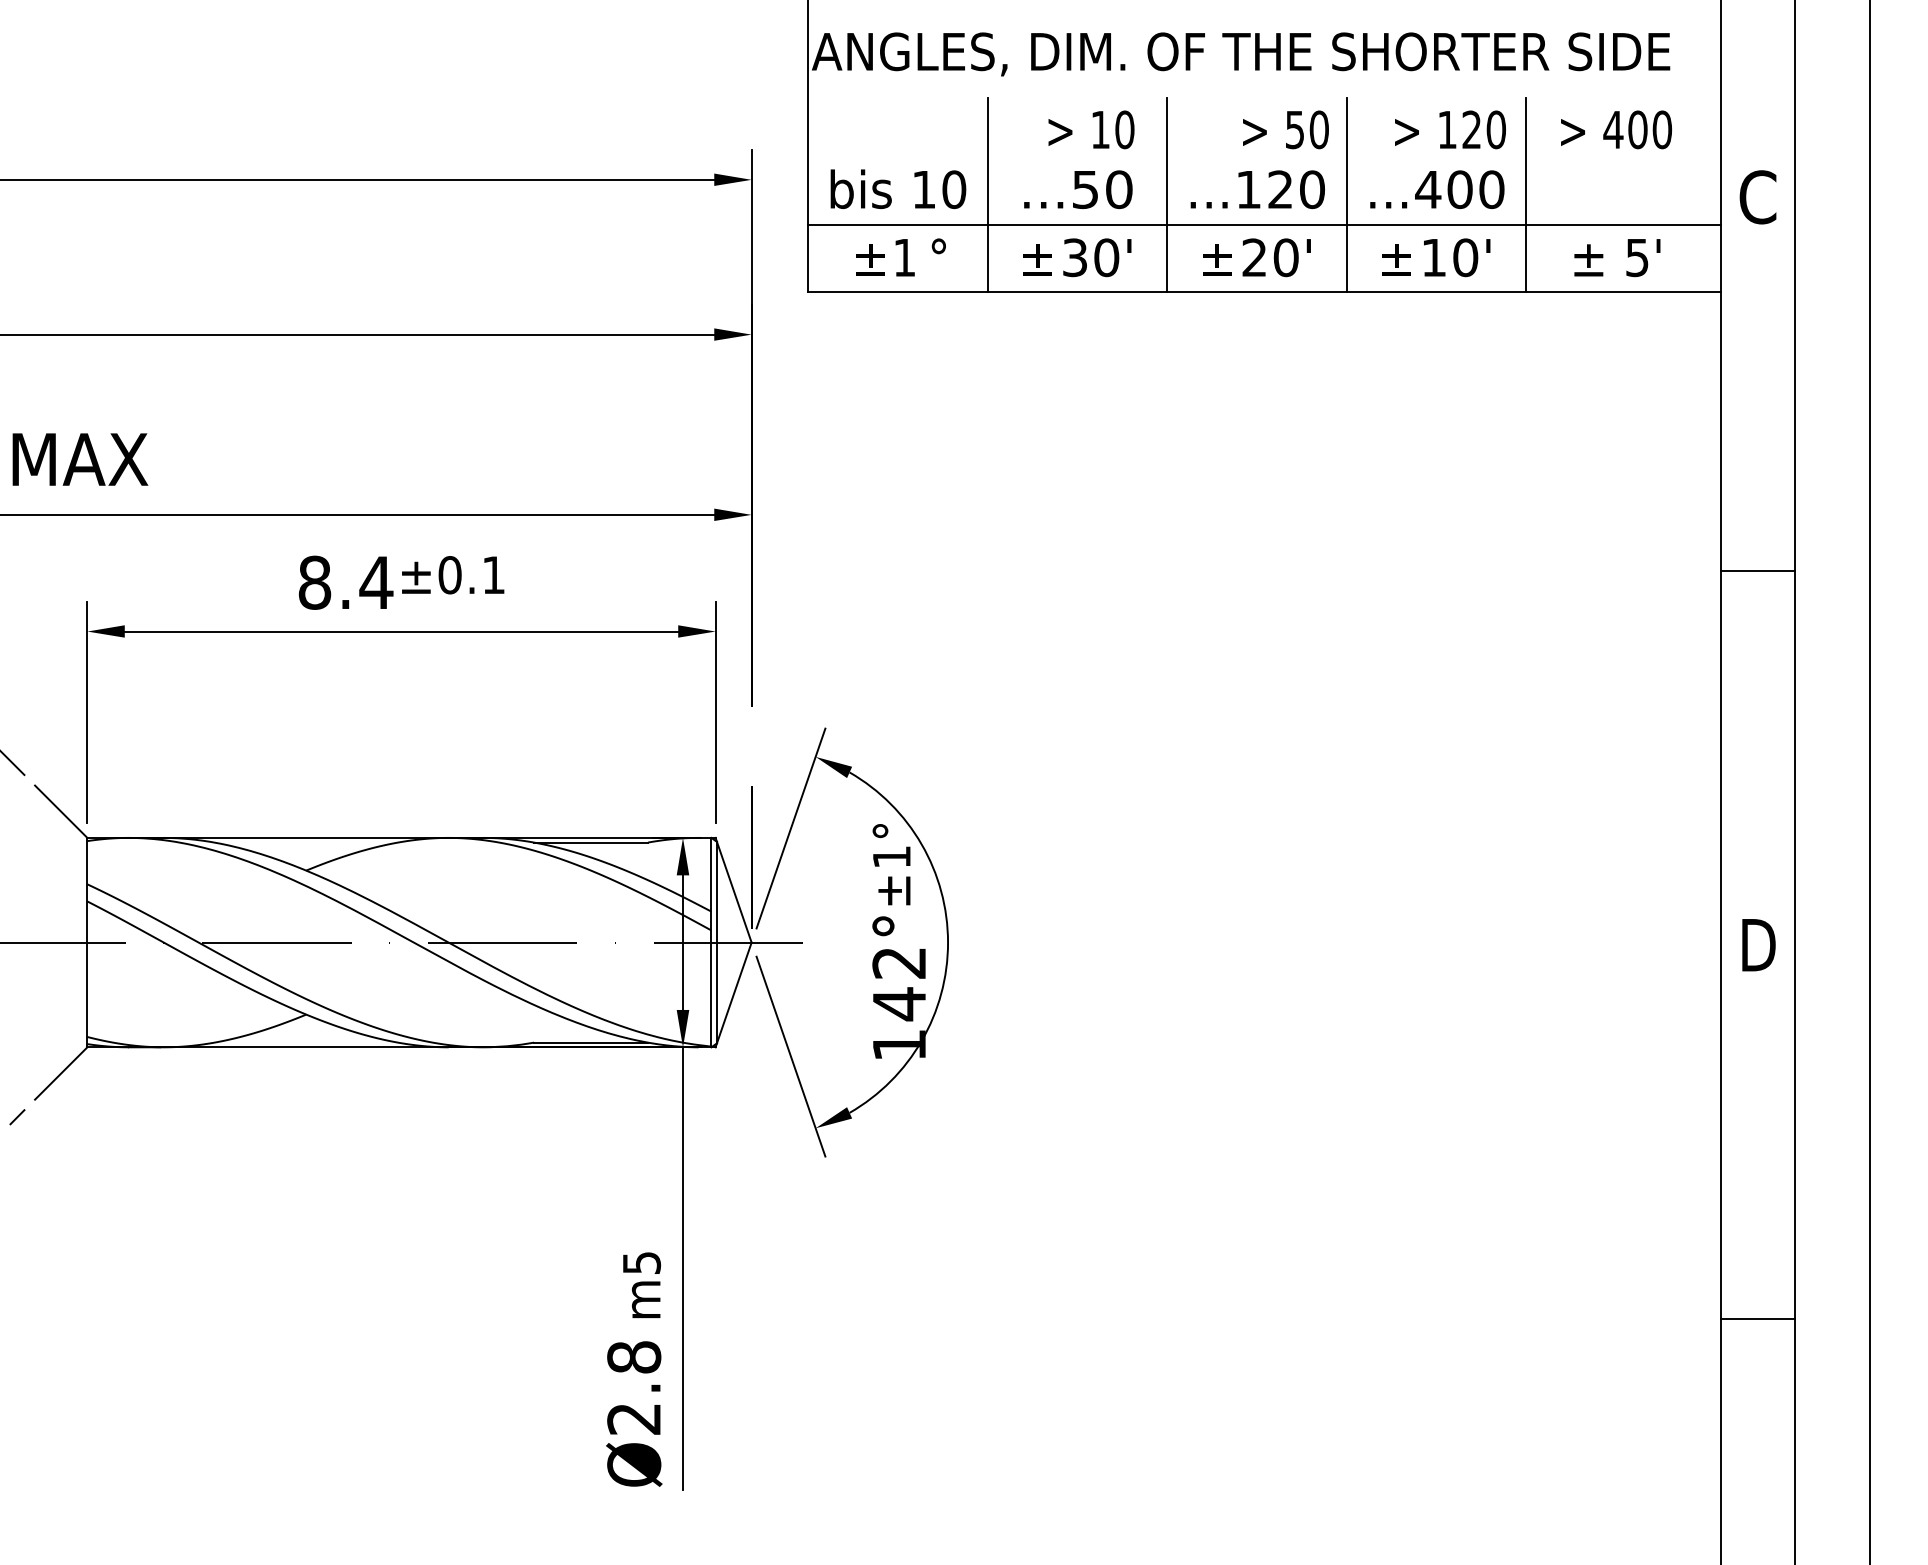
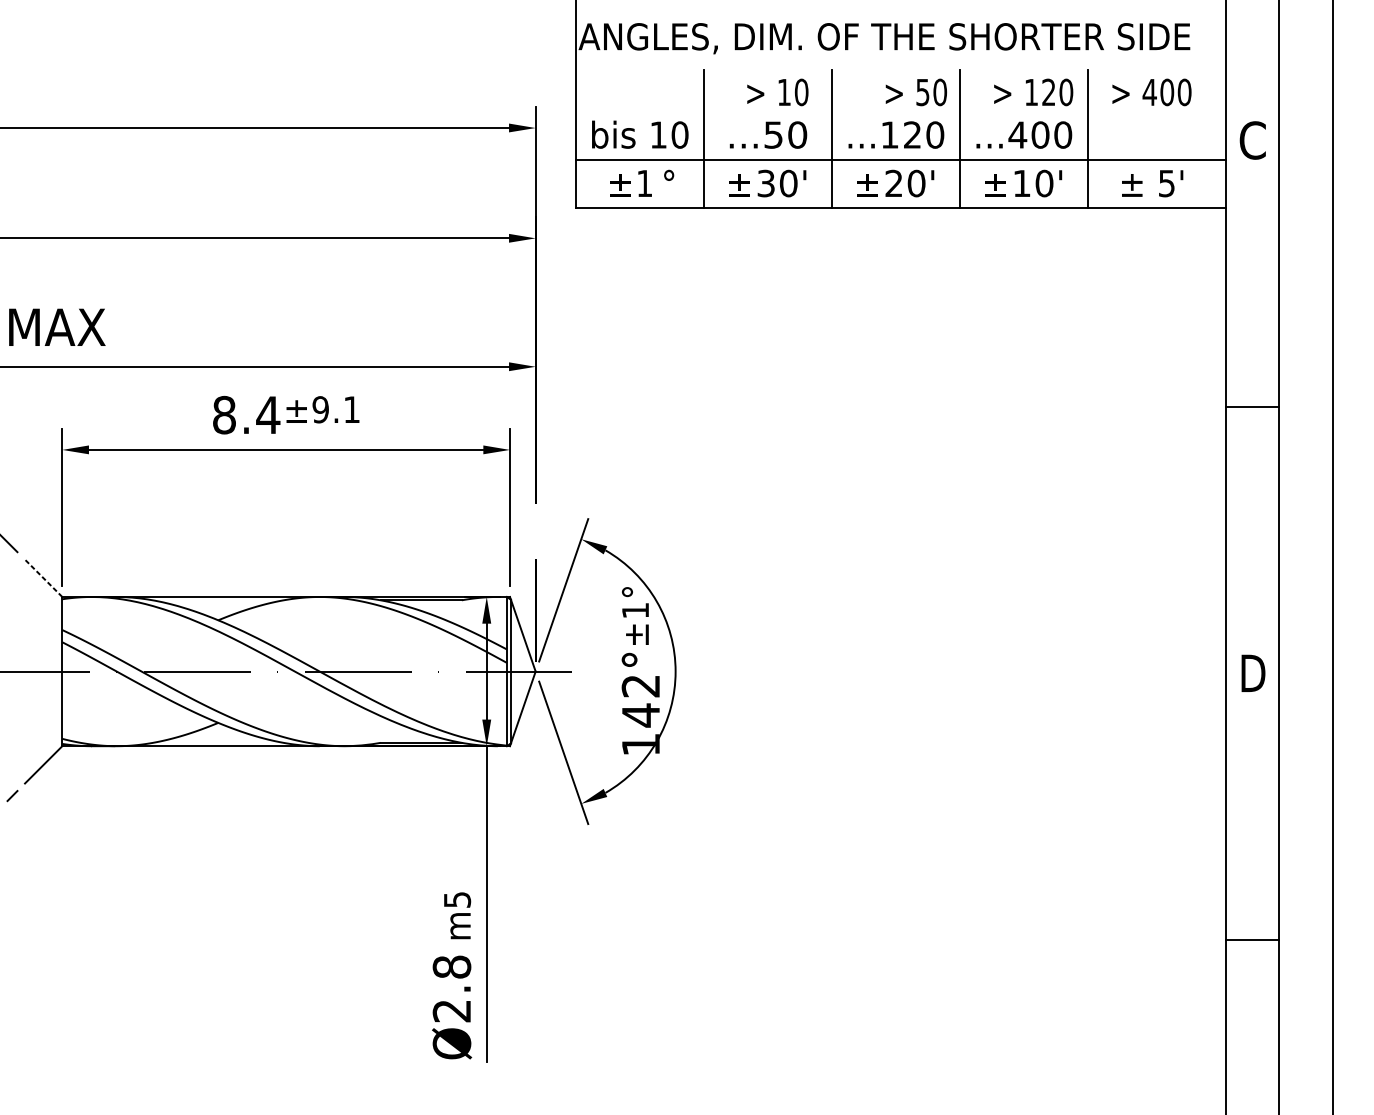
text: (449, 575) -> (320, 409), ±0.1 -> ±9.1
line: (60, 811) -> (43, 578), solid -> dashed

